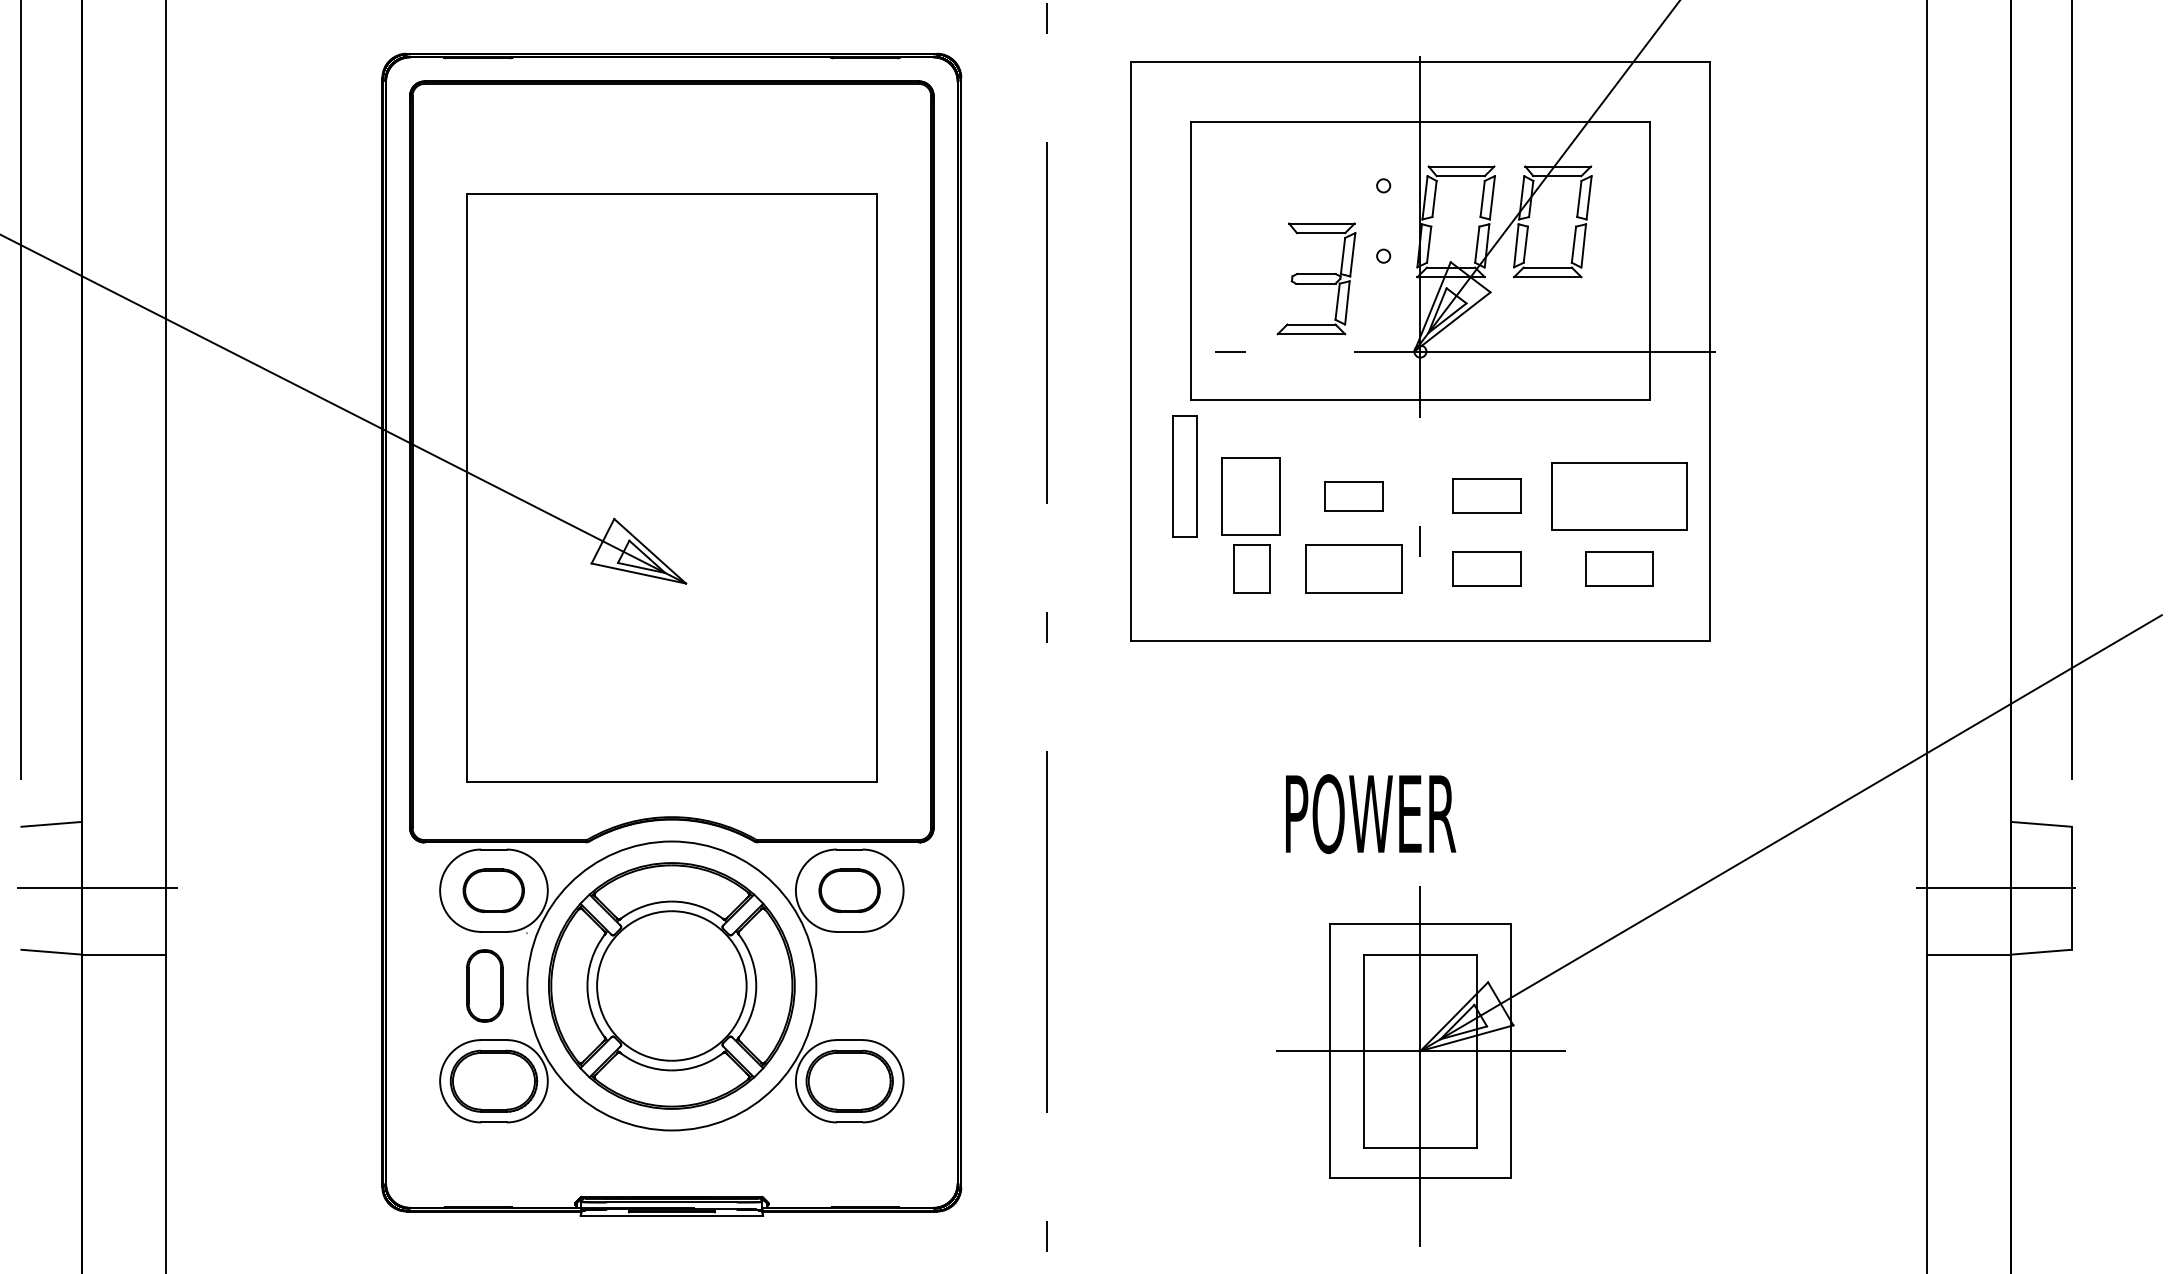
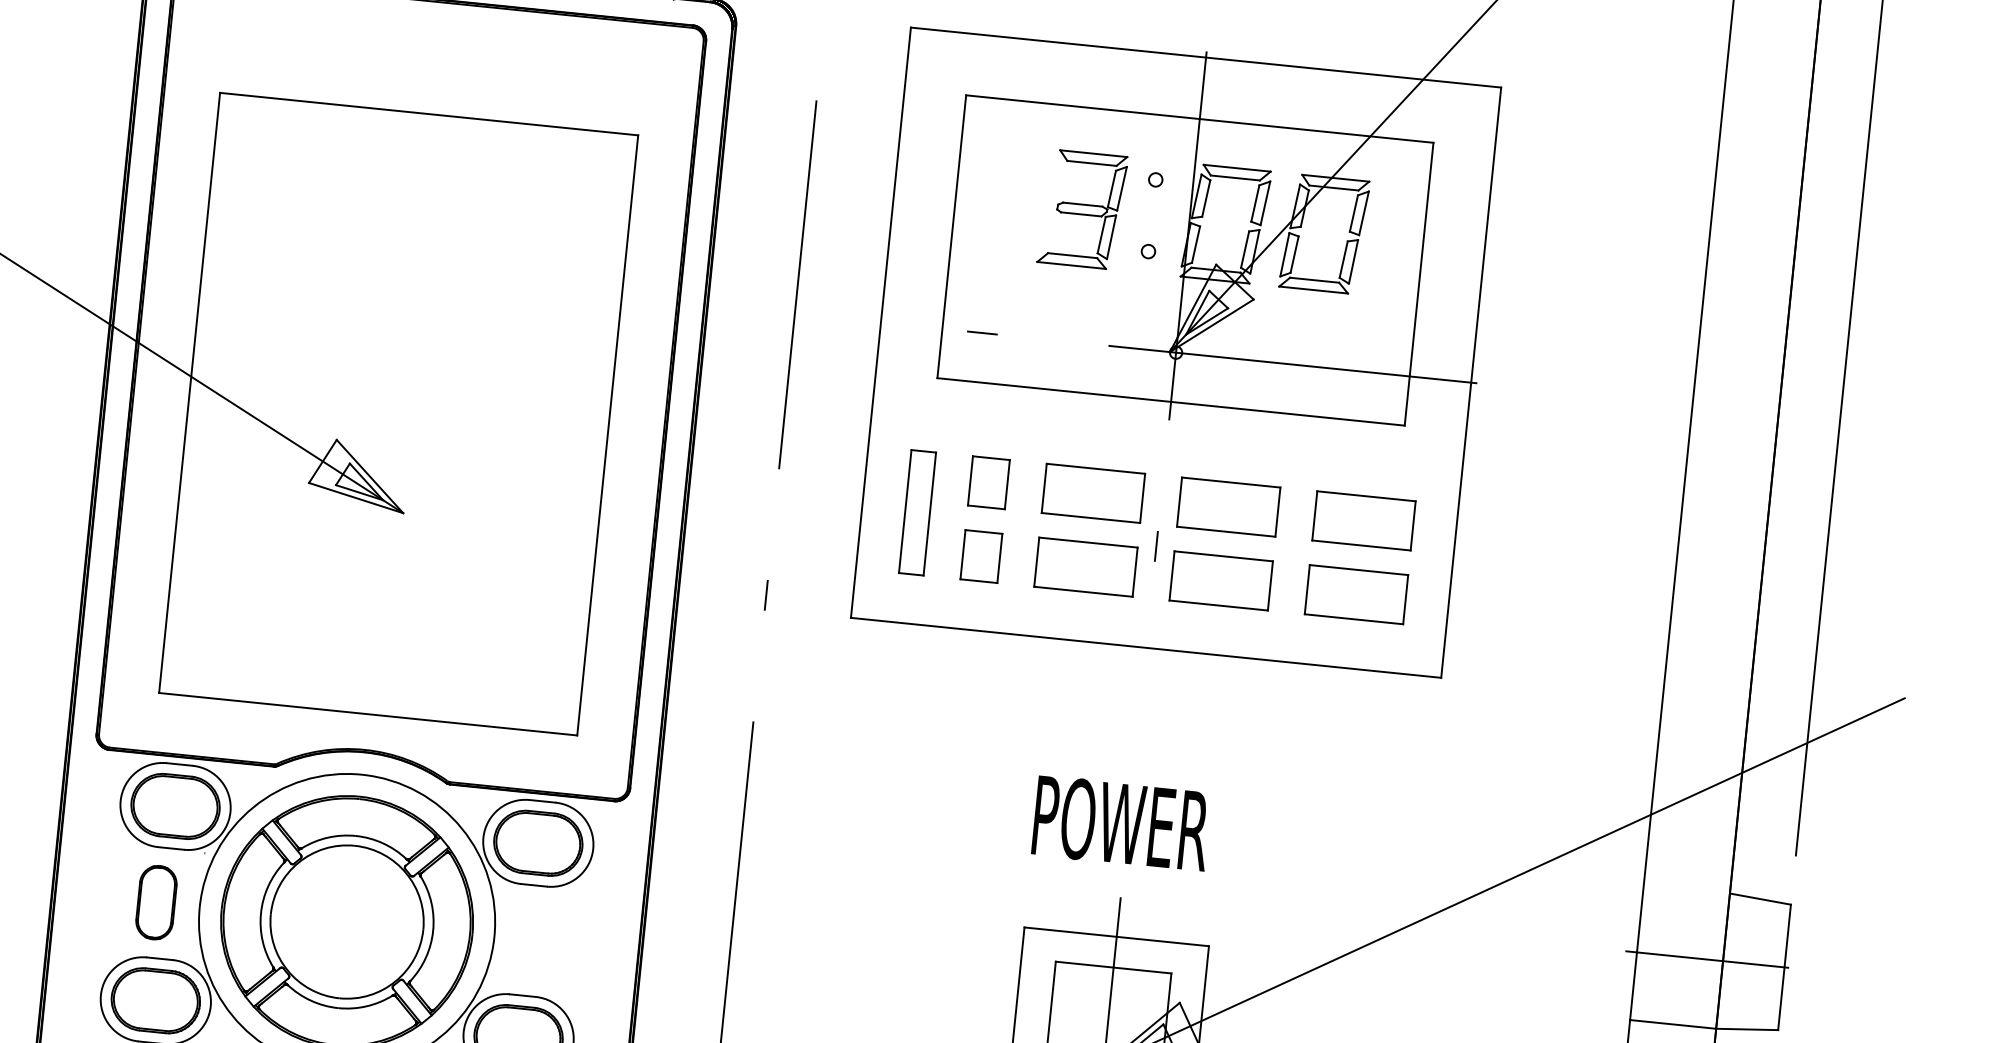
part: (1316, 278) -> (1082, 209), moved
part: (1184, 476) -> (916, 512), moved
part: (1251, 495) -> (988, 481), size x0.62
part: (1353, 495) -> (1092, 492), size x1.67
part: (1486, 495) -> (1228, 506), size x1.43
part: (1619, 495) -> (1364, 520), size x0.71
part: (1486, 568) -> (1220, 580), size x1.43
part: (1619, 568) -> (1356, 594), size x1.43
text: (1371, 814) -> (1122, 824), moved
part: (493, 890) -> (175, 806), size x1.43
part: (849, 890) -> (538, 843), size x1.43

